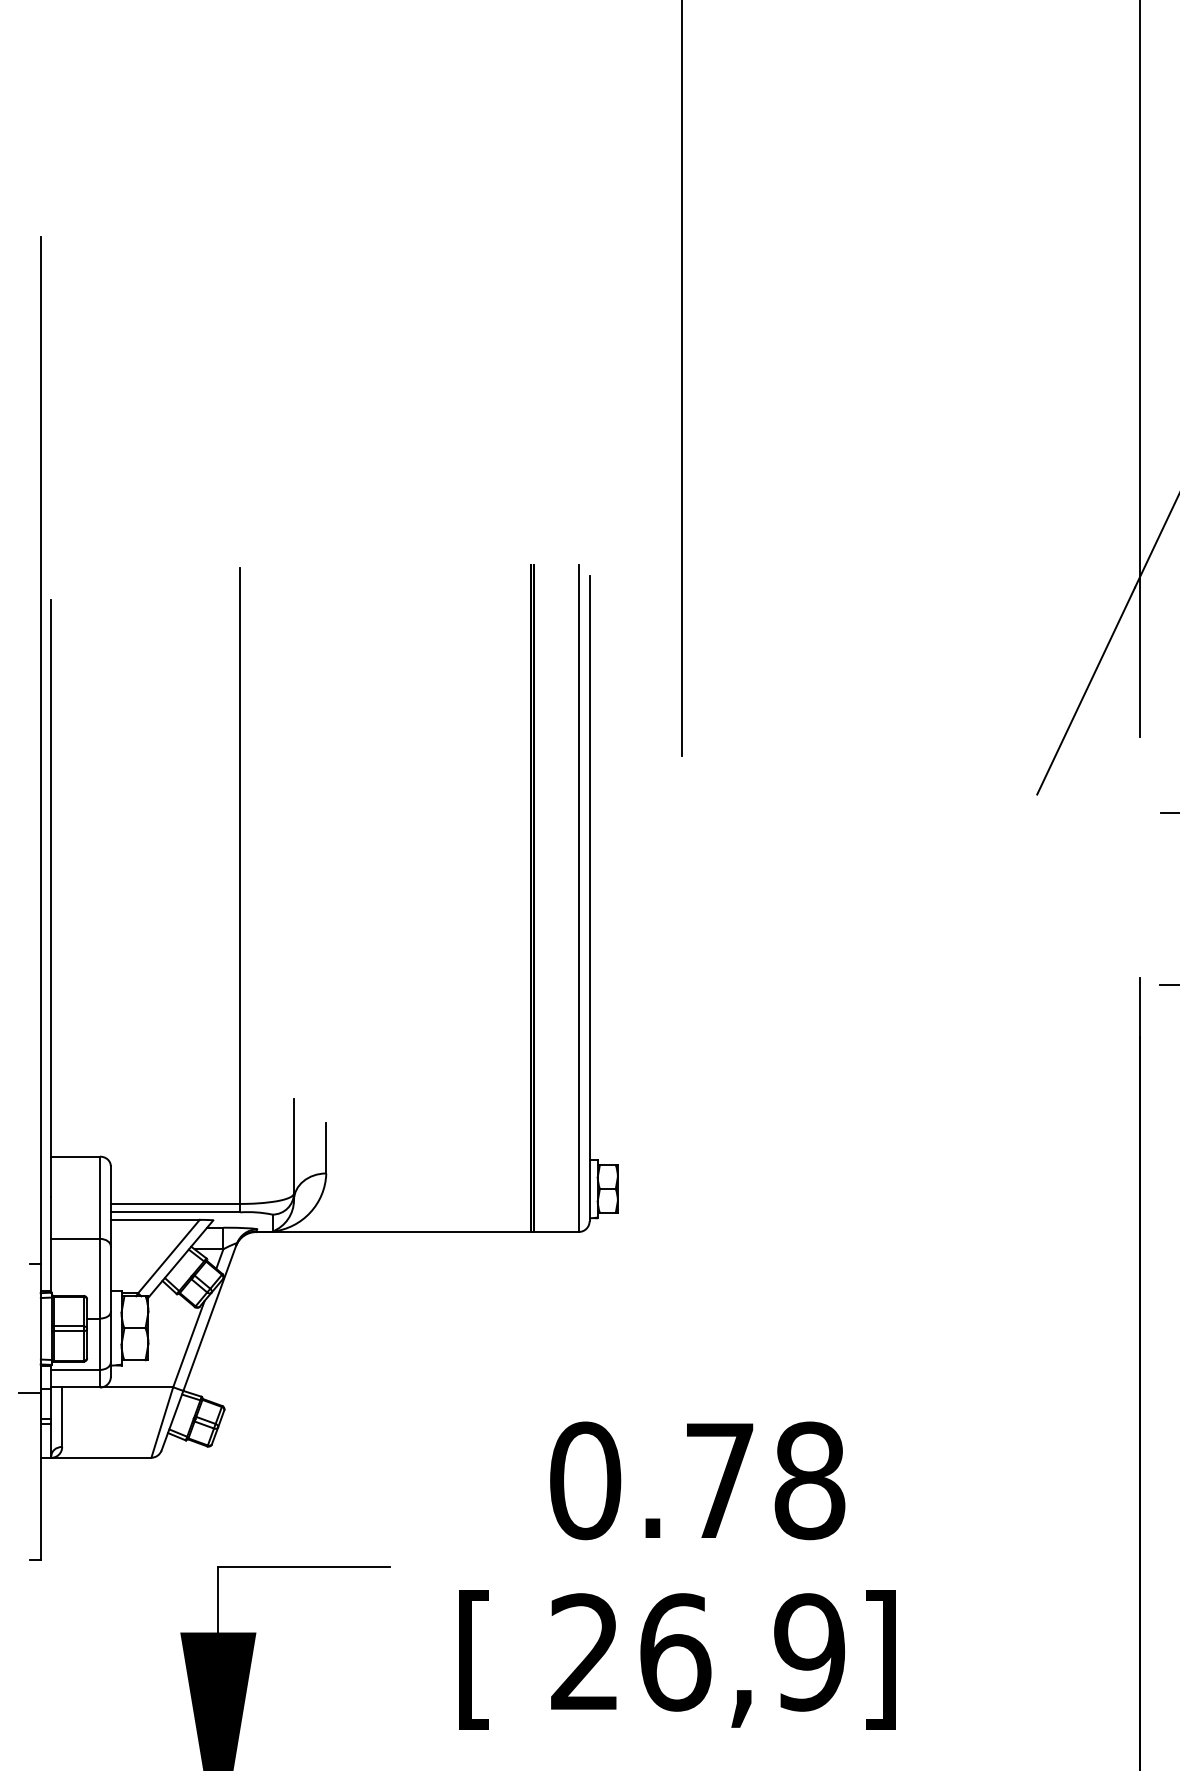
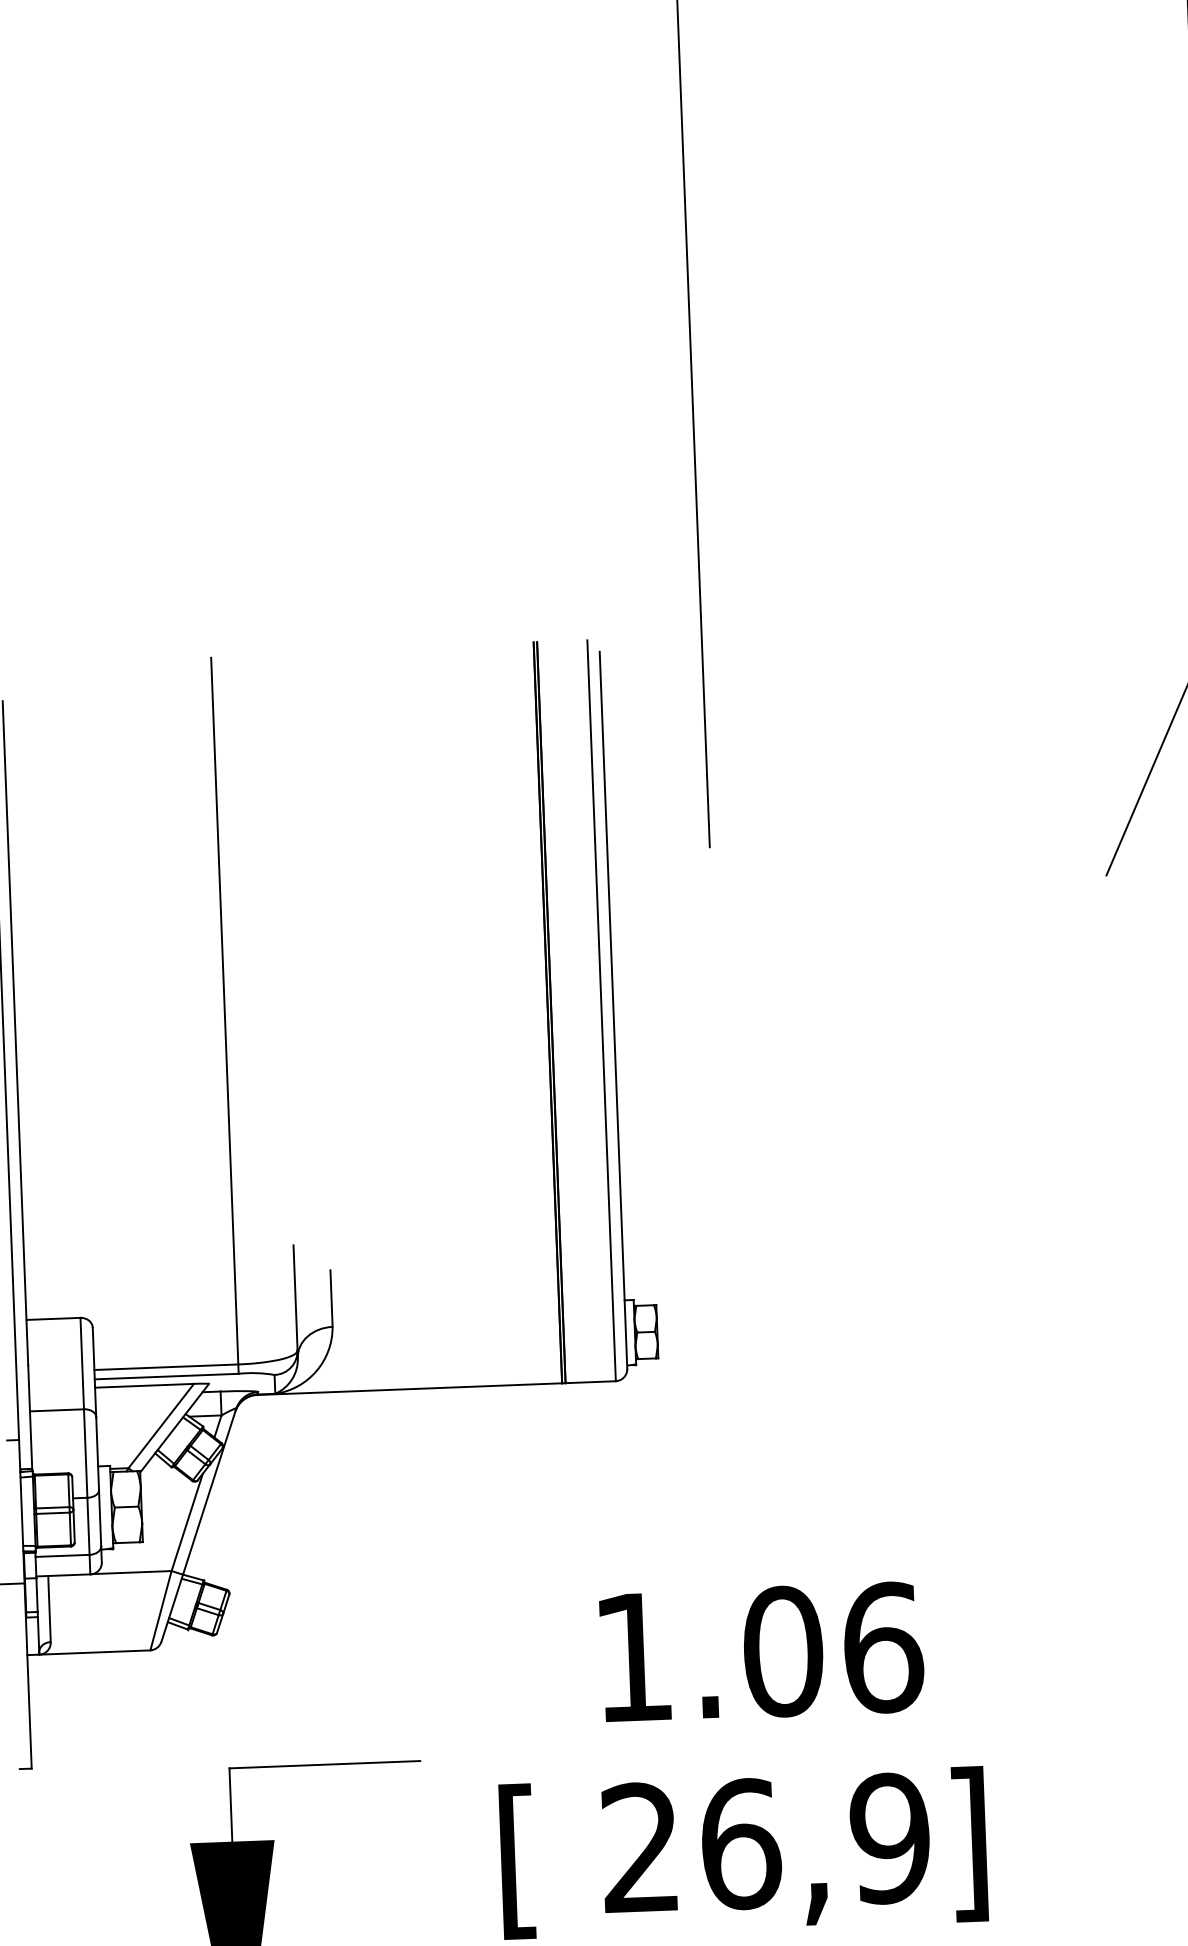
text: (698, 1480) -> (759, 1652), 0.78 -> 1.06

